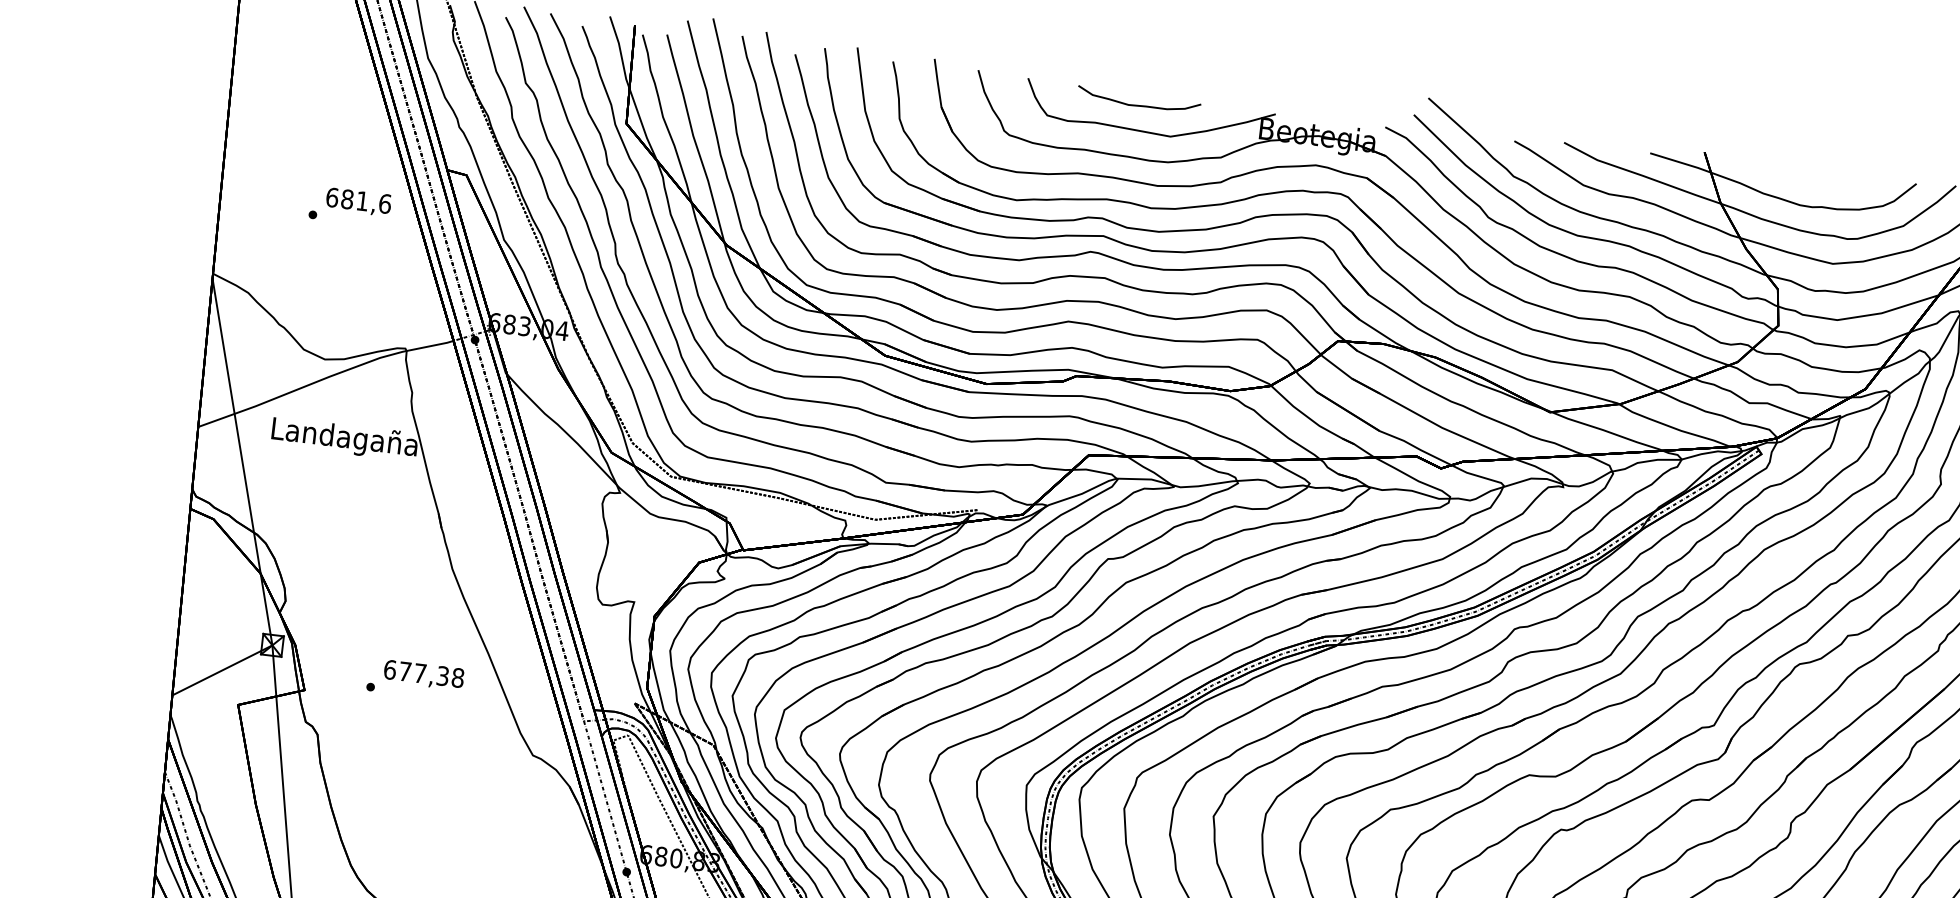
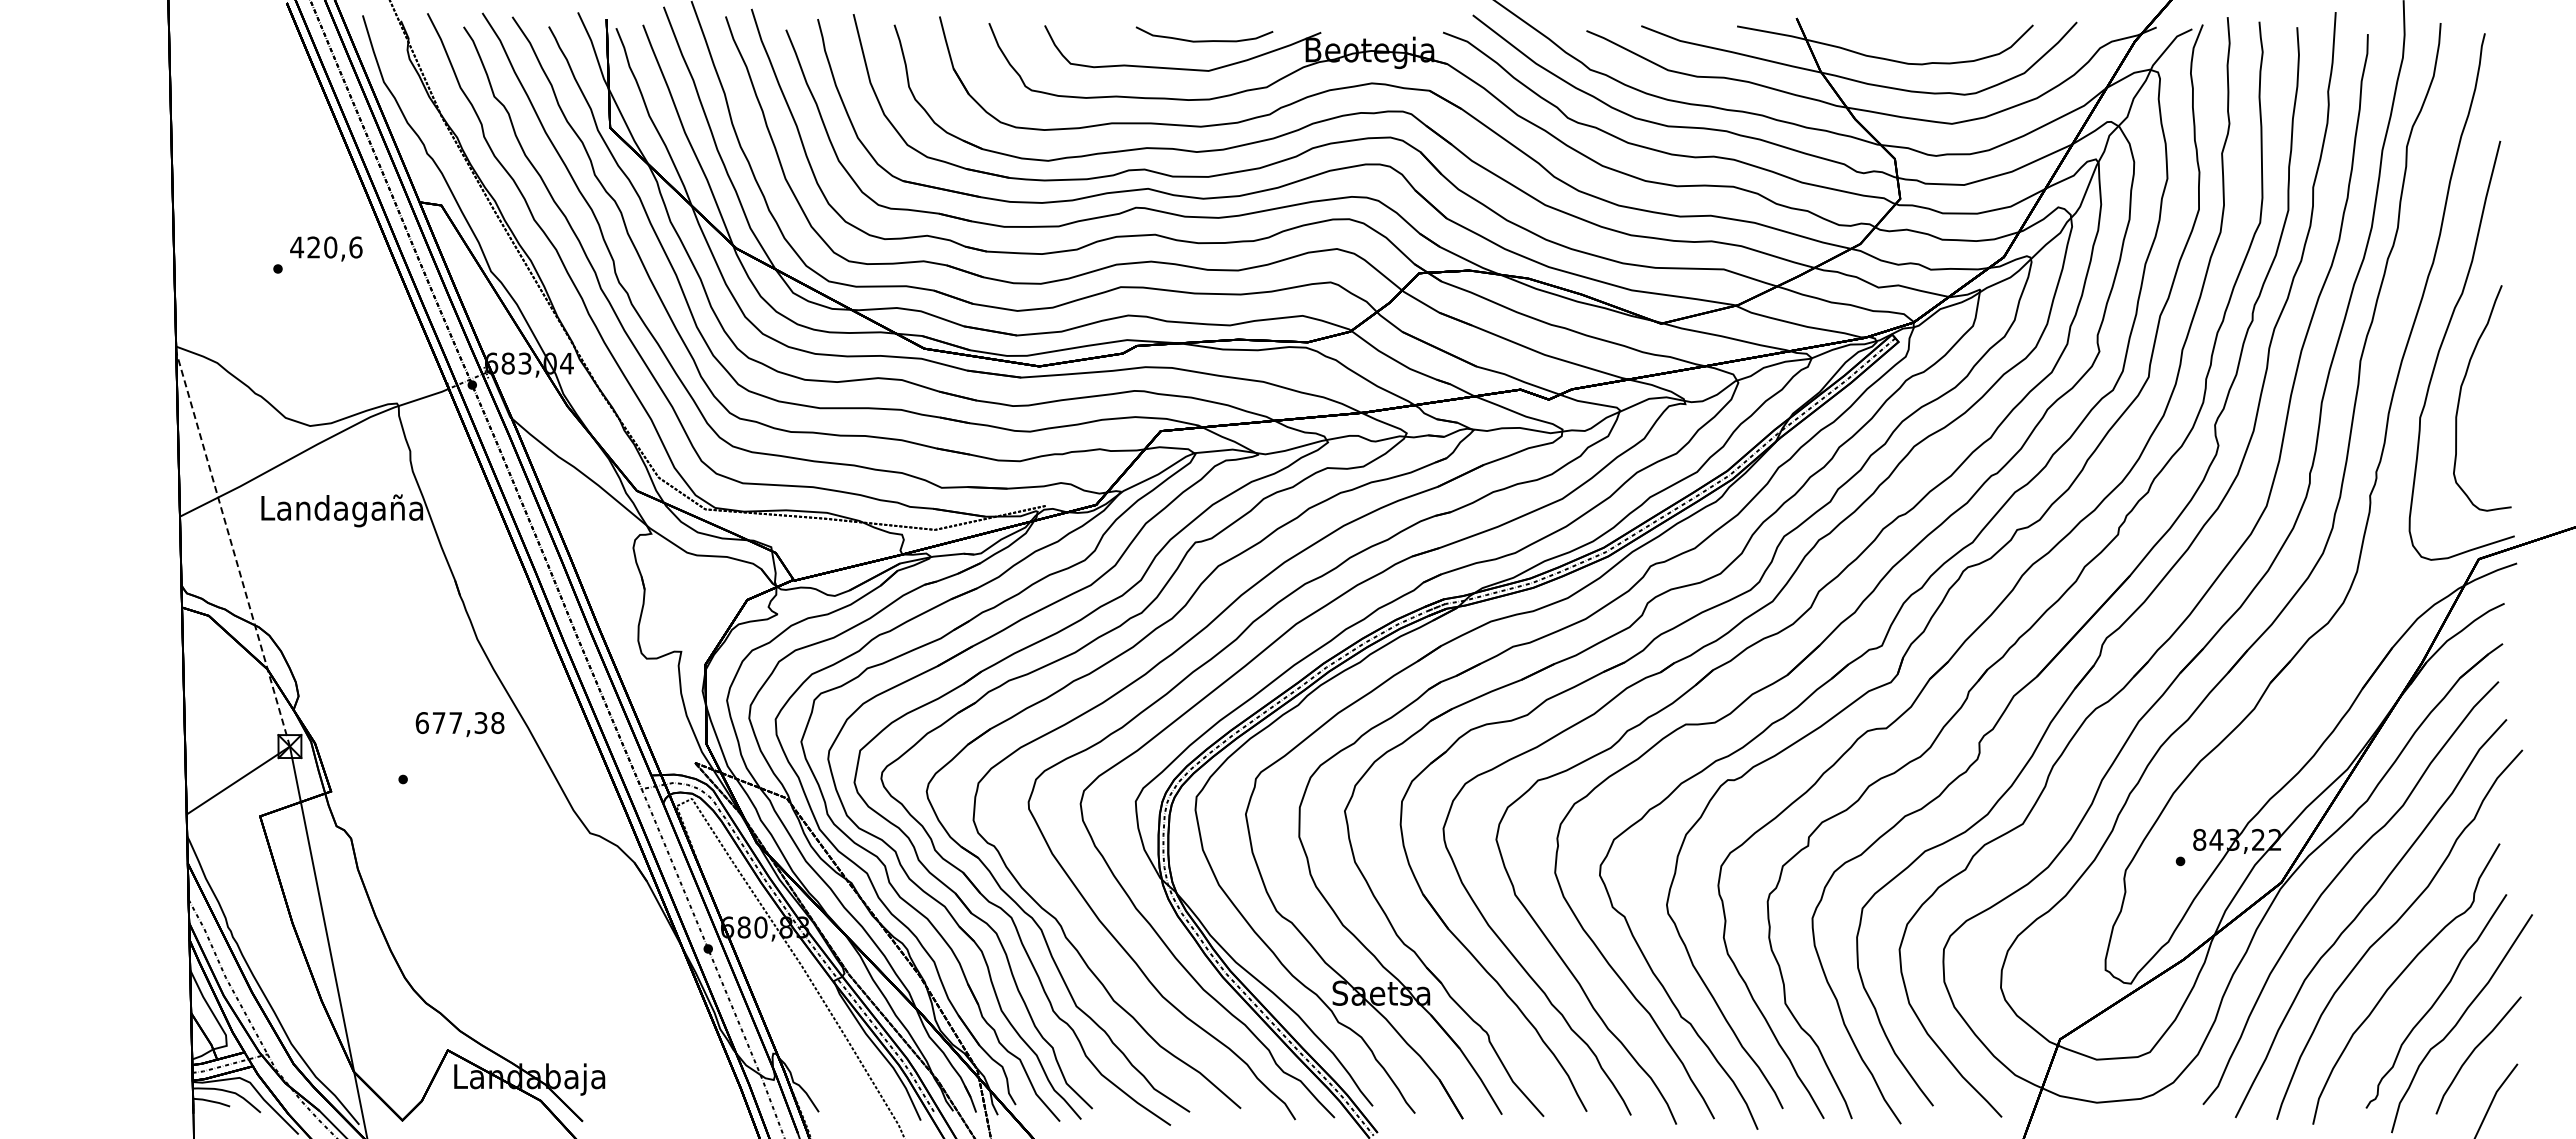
curve: (1138, 105) -> (1204, 40), moved
text: (347, 199) -> (313, 247), 681,6 -> 420,6
line: (242, 461) -> (232, 548), solid -> dashed
text: (423, 675) -> (459, 724), moved

